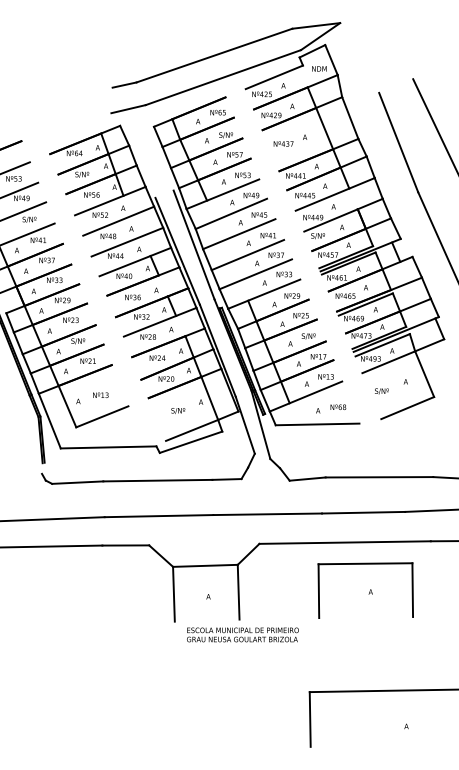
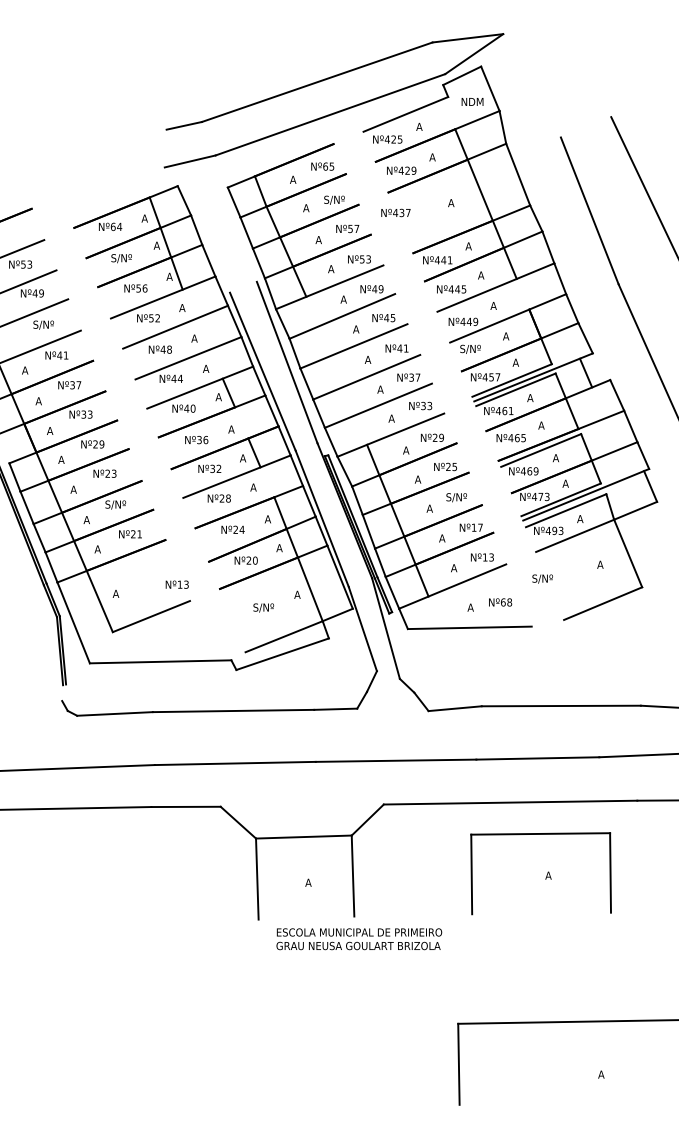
text: (283, 143) -> (395, 212), moved
text: (381, 391) -> (542, 579), moved
text: (100, 394) -> (176, 583), moved

